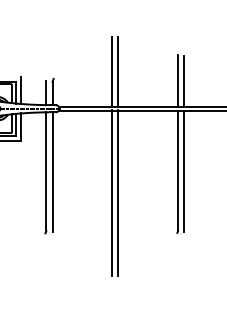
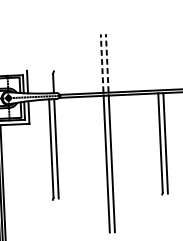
line: (112, 71) -> (102, 63), solid -> dashed
line: (118, 71) -> (107, 62), solid -> dashed
line: (178, 81) -> (157, 68), removed
line: (184, 81) -> (162, 68), removed
line: (46, 92) -> (48, 82), removed

